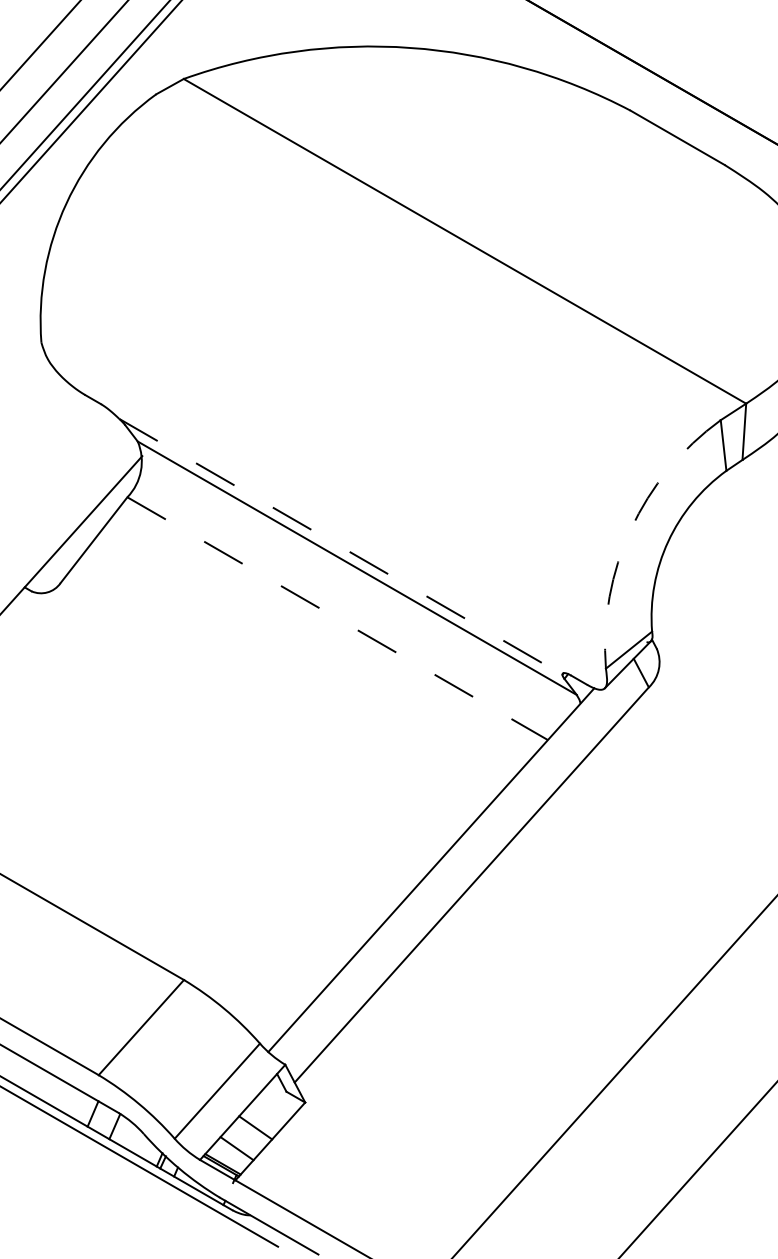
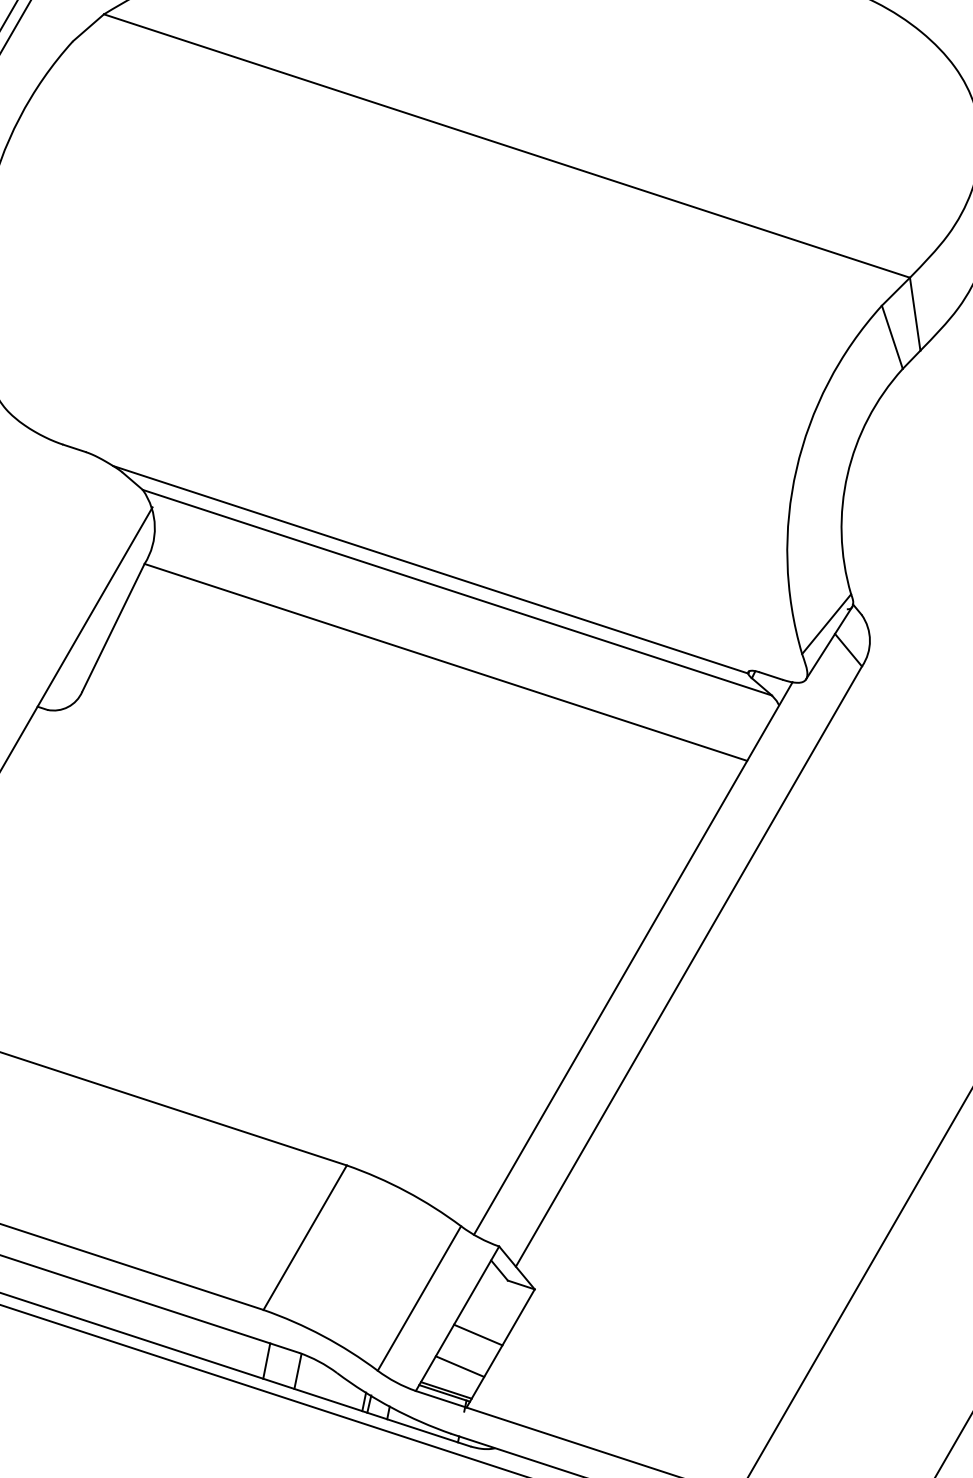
arc: (630, 529) -> (796, 469), dashed -> solid
line: (340, 546) -> (430, 569), dashed -> solid
line: (337, 618) -> (445, 662), dashed -> solid

